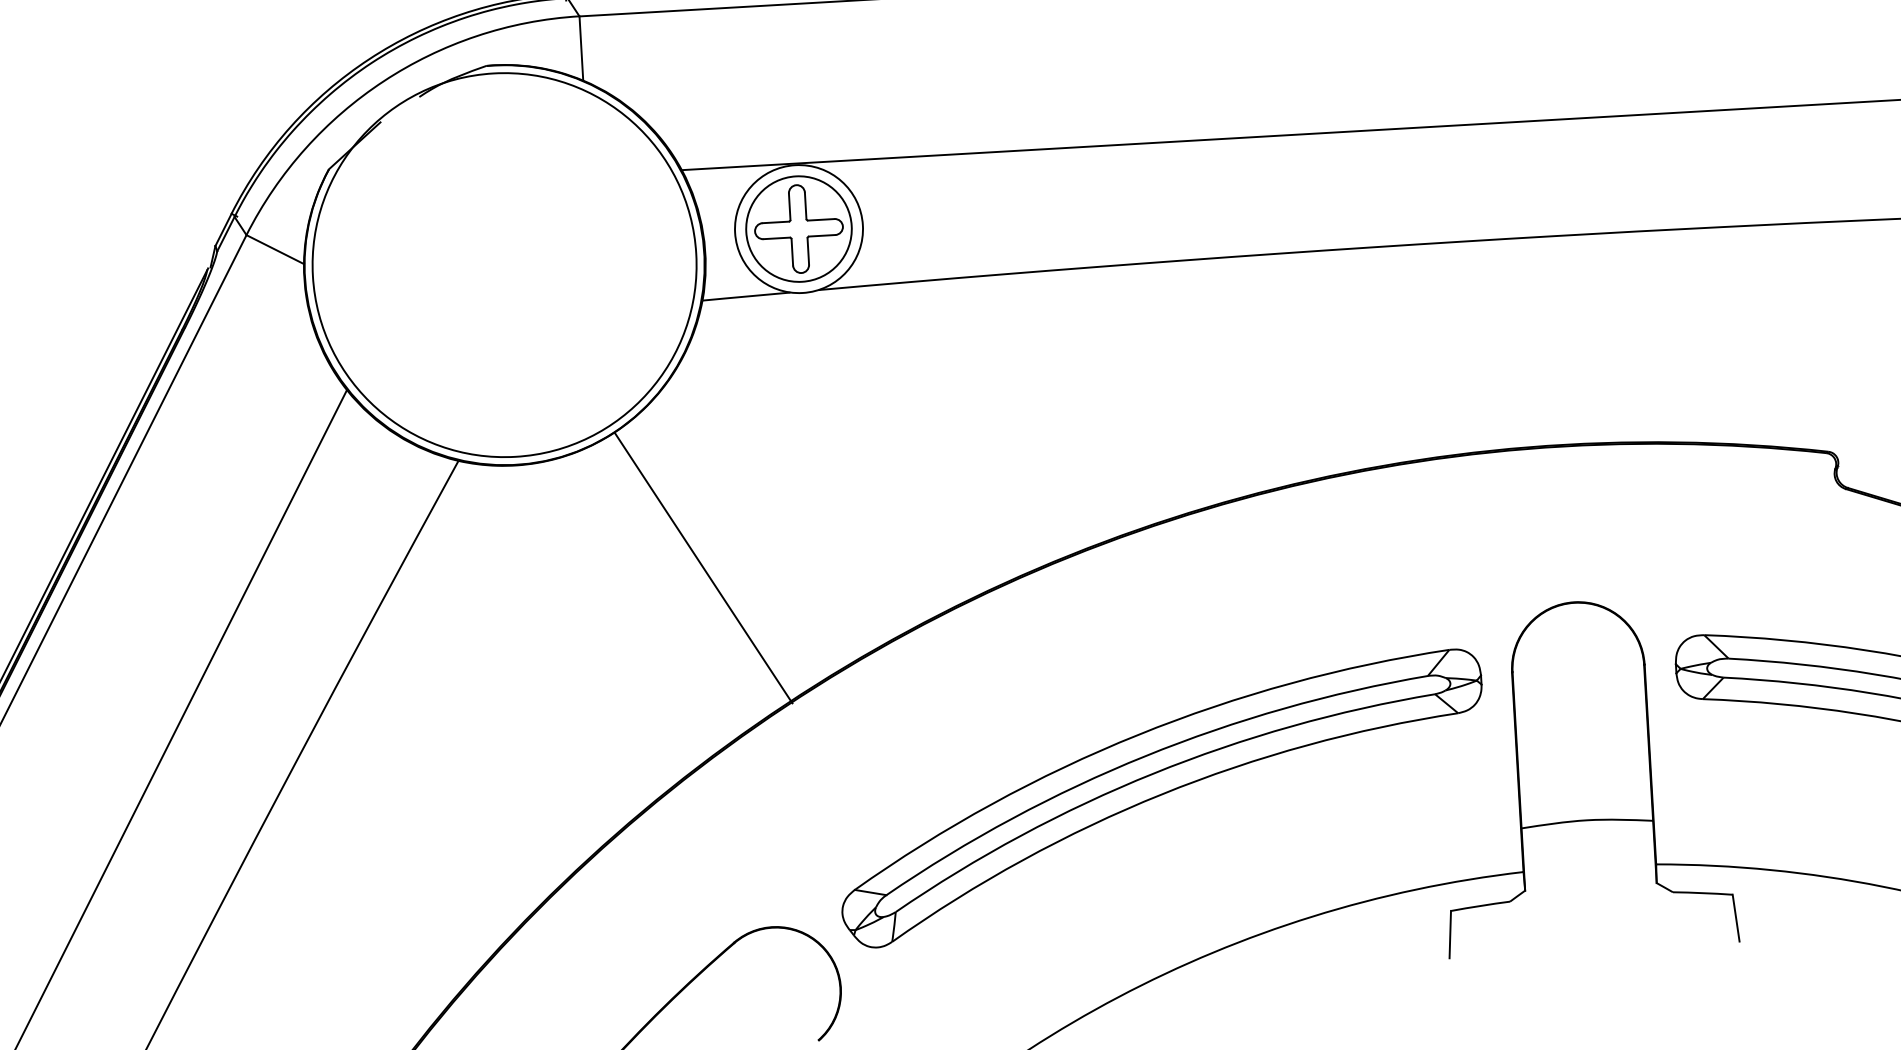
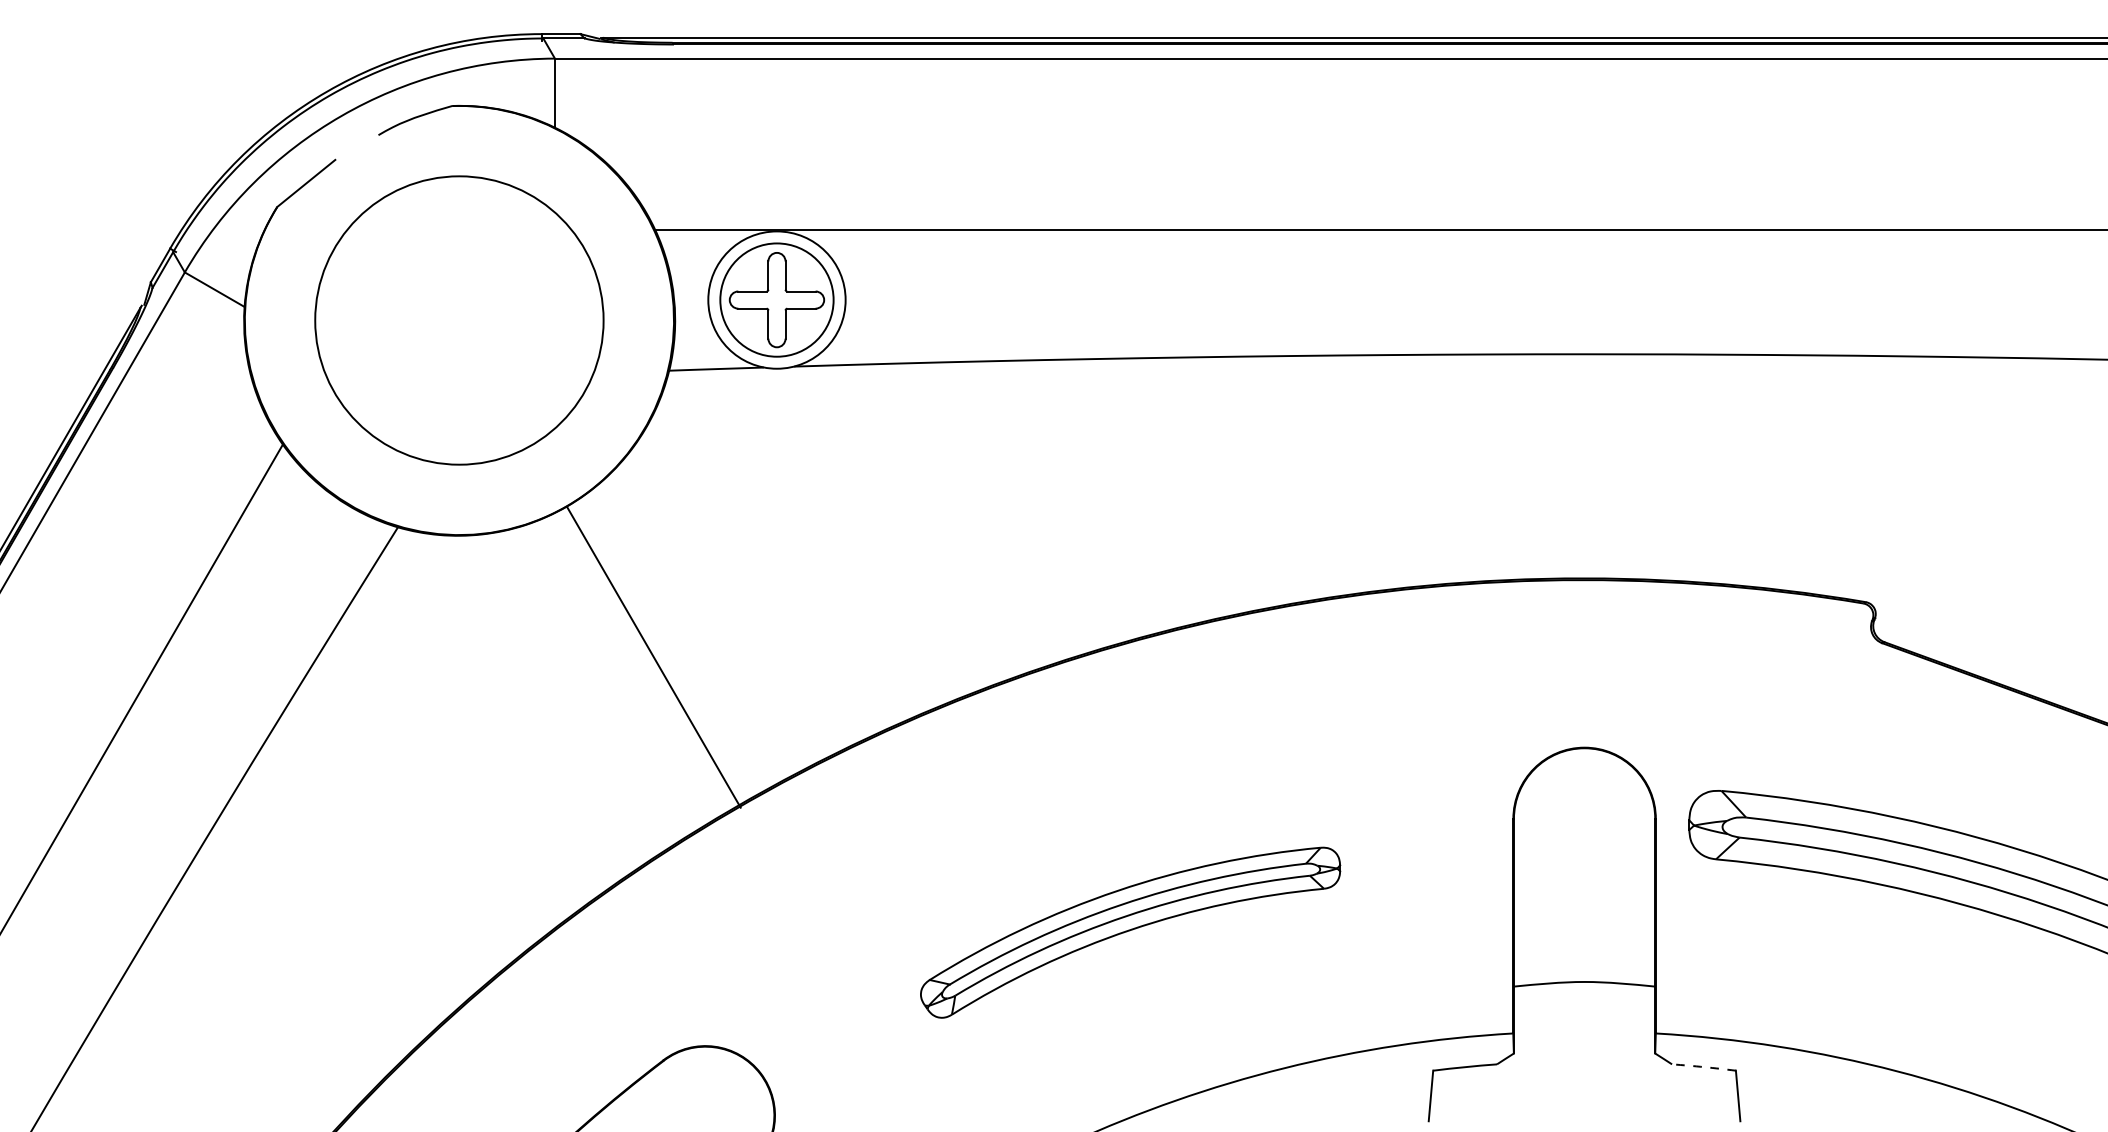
circle: (504, 265) -> (459, 320), size x0.7
part: (1161, 798) -> (1130, 932), size x0.6
arc: (1703, 893) -> (1704, 1067), solid -> dashed

